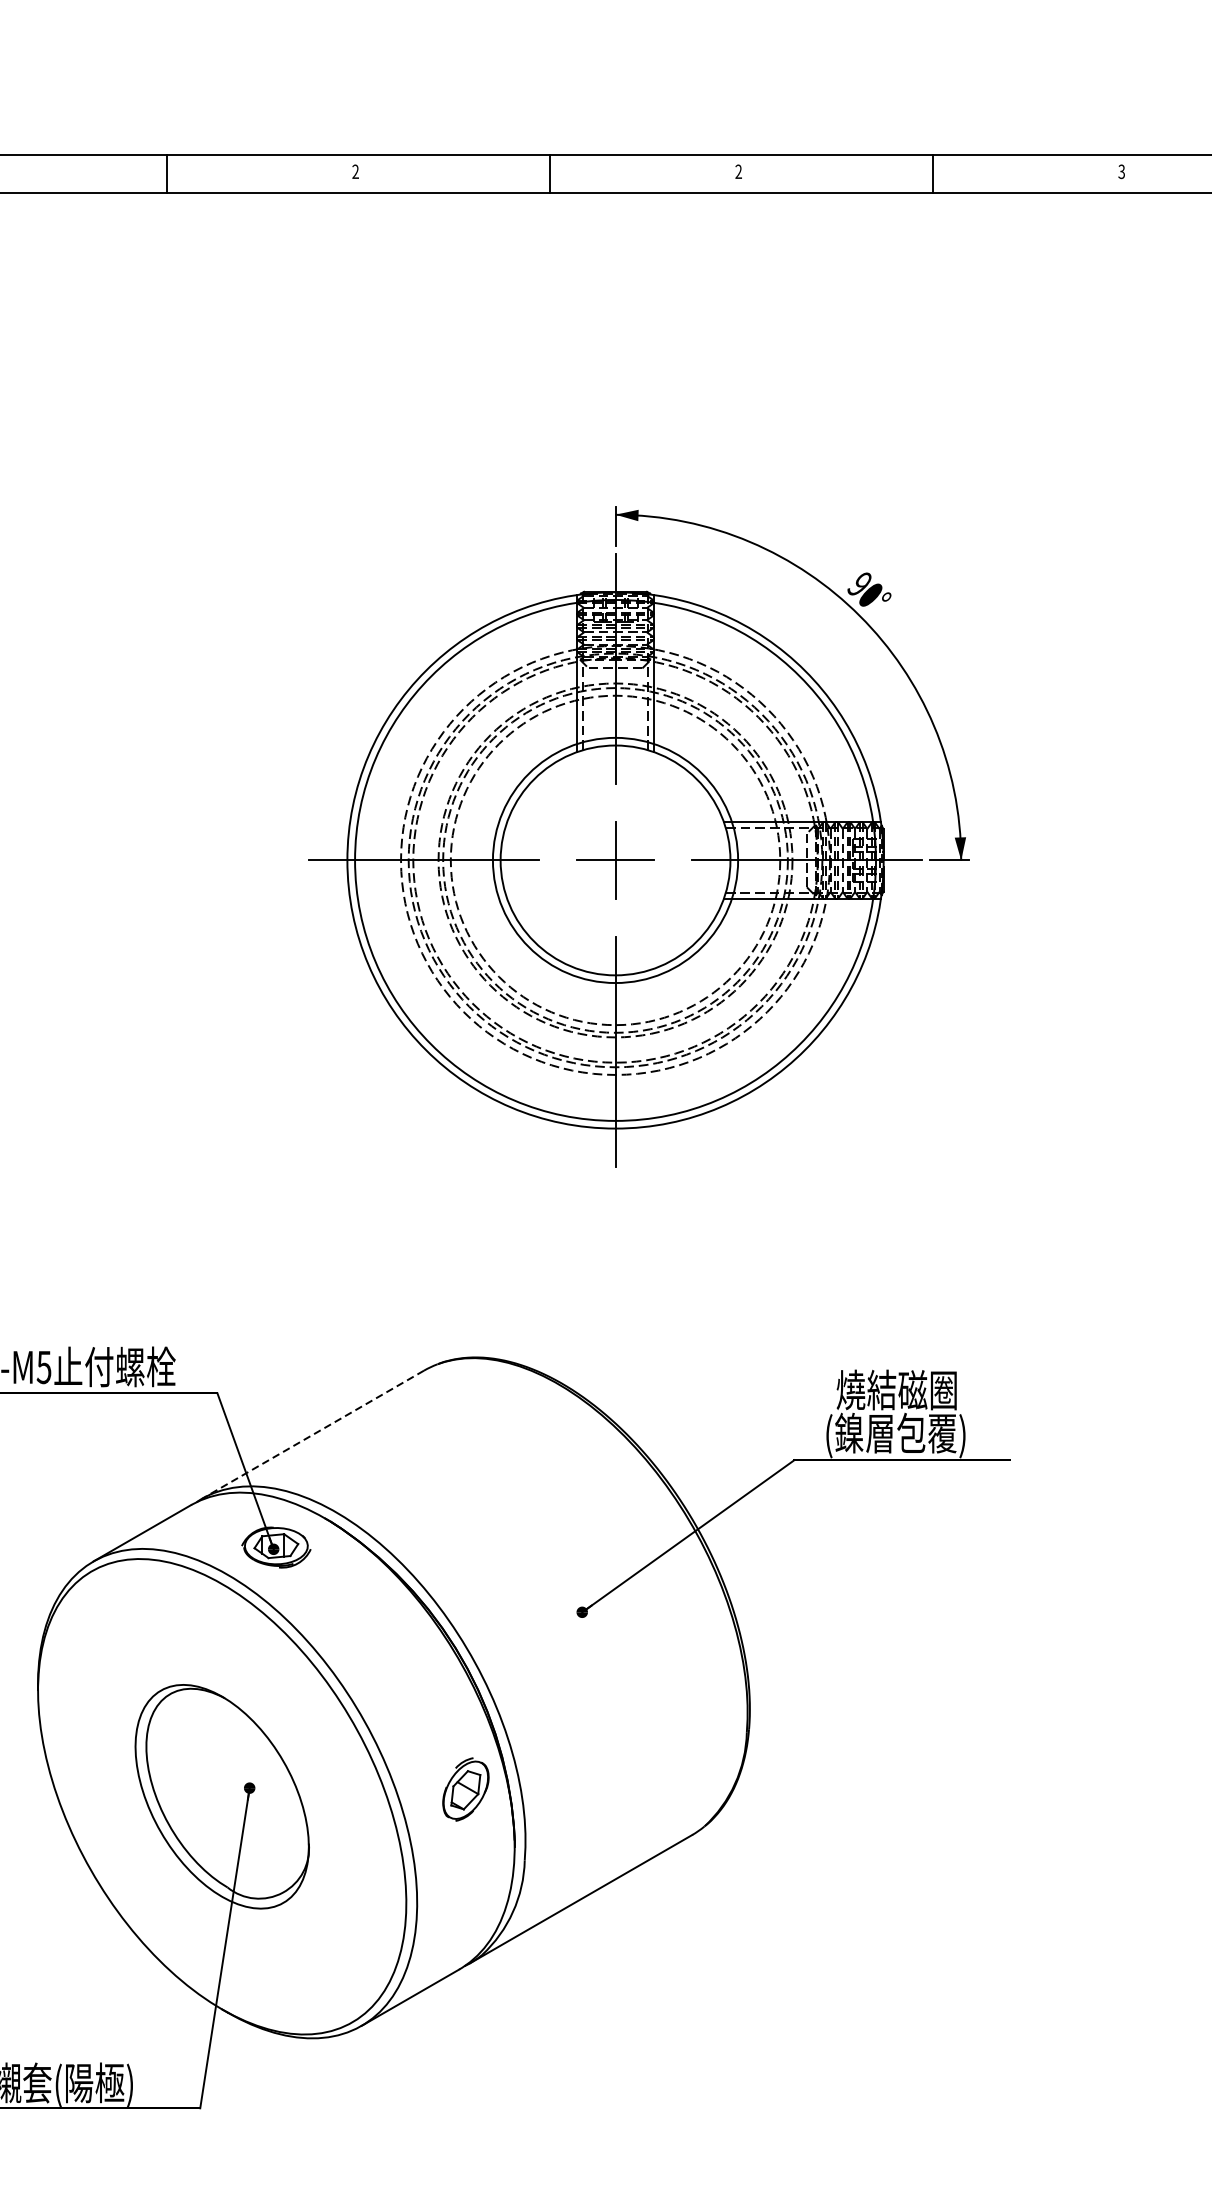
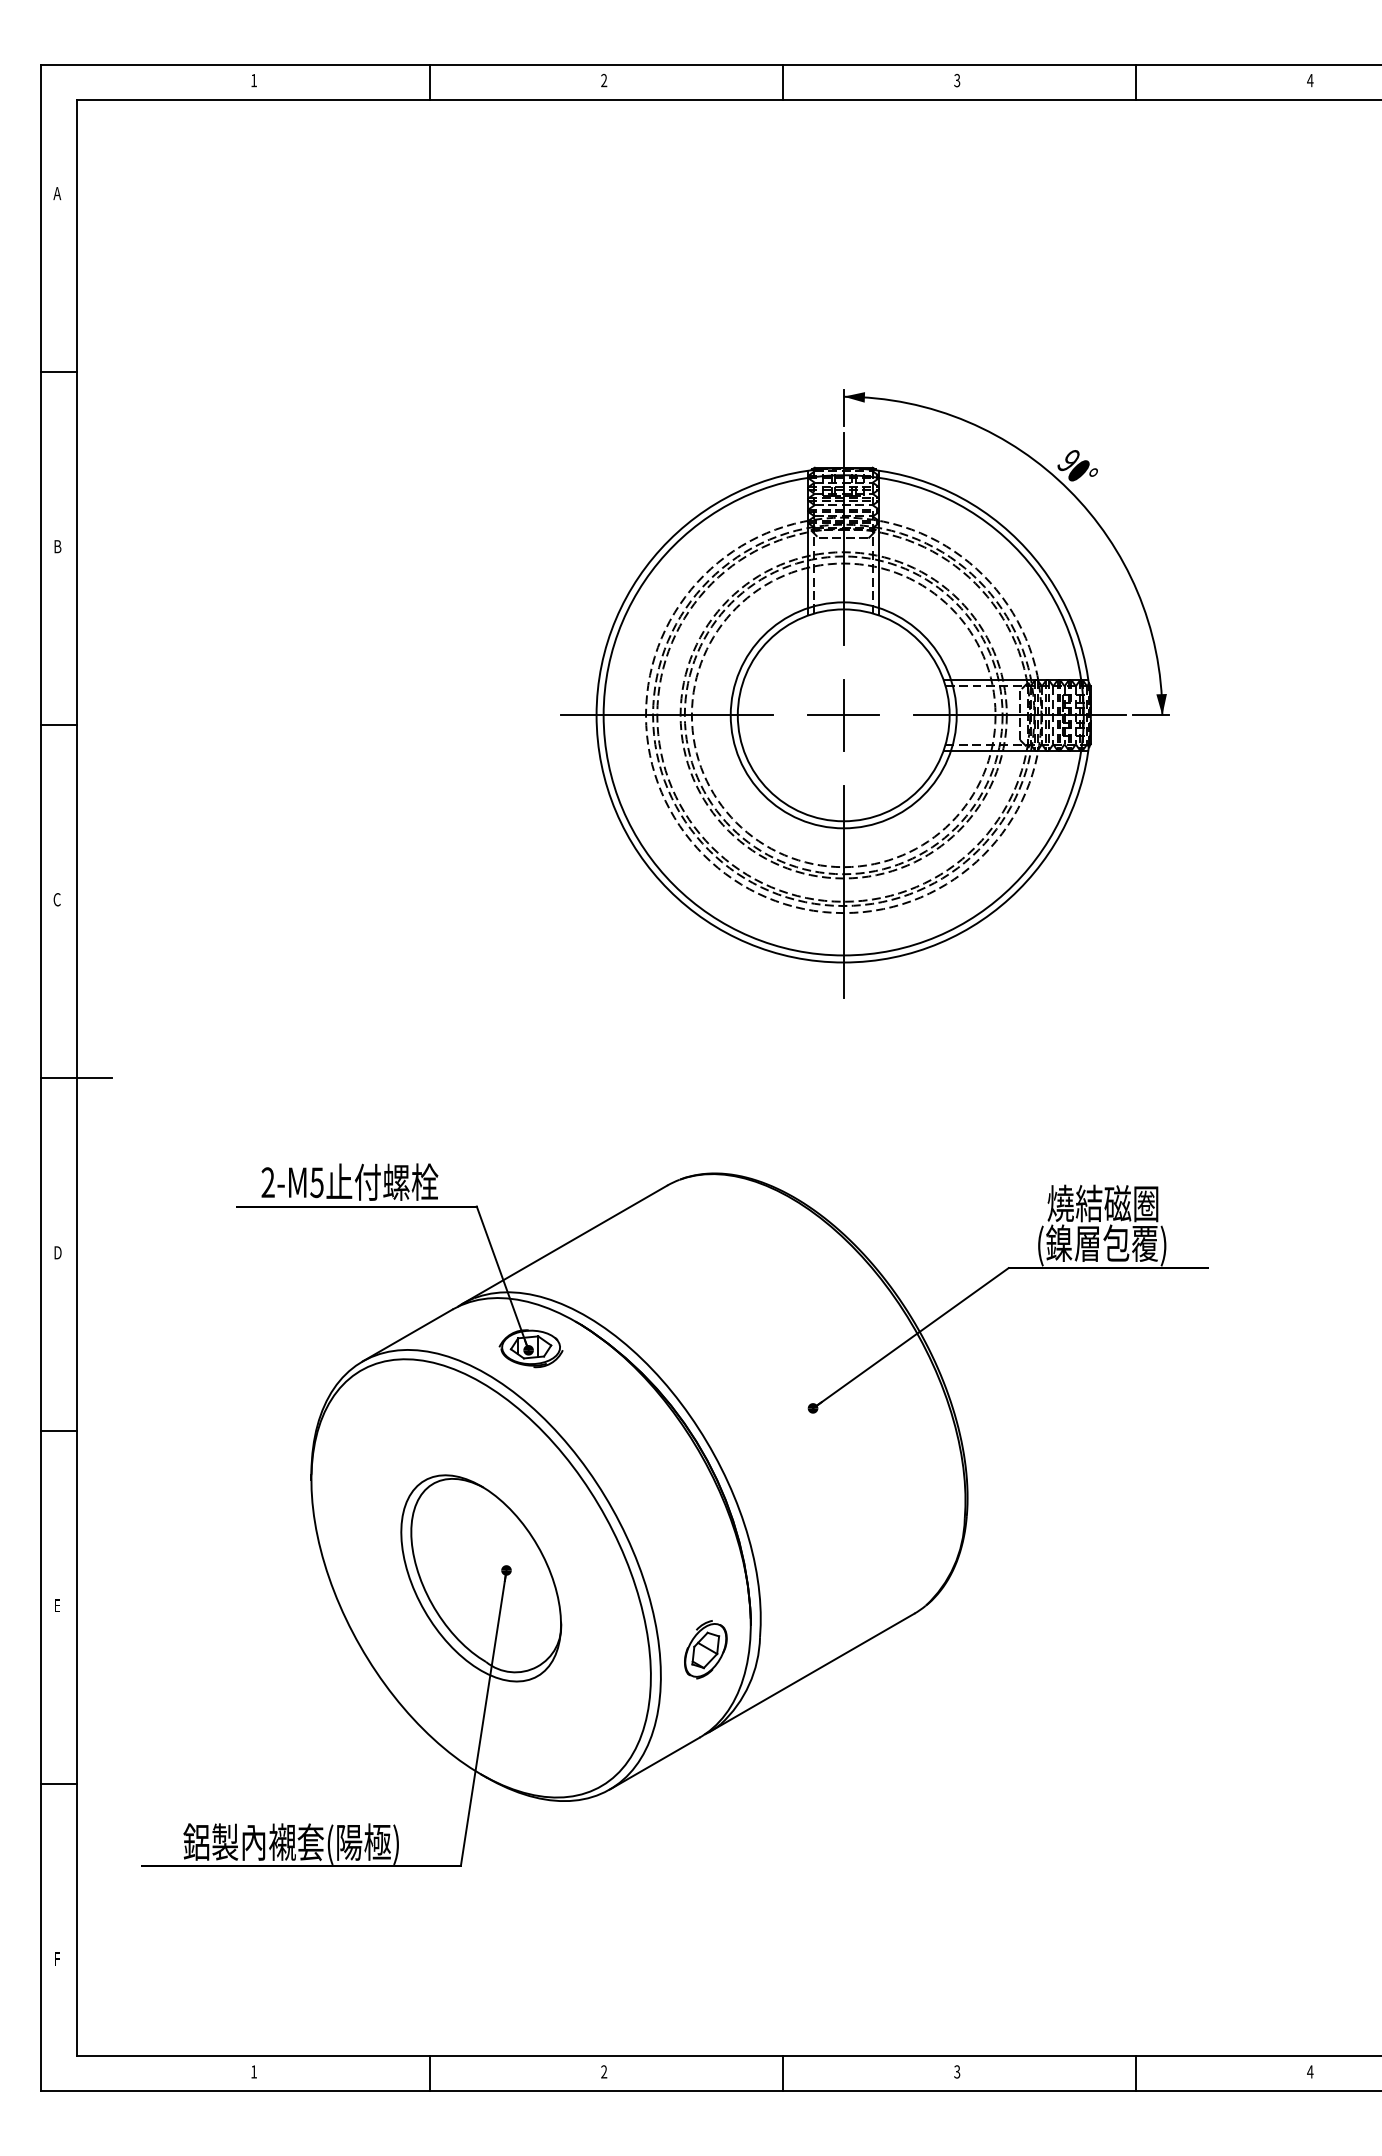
text: (738, 171) -> (957, 80), 2 -> 3
text: (1121, 171) -> (1310, 80), 3 -> 4
line: (312, 1435) -> (564, 1245), dashed -> solid
part: (465, 1789) -> (705, 1649), moved

